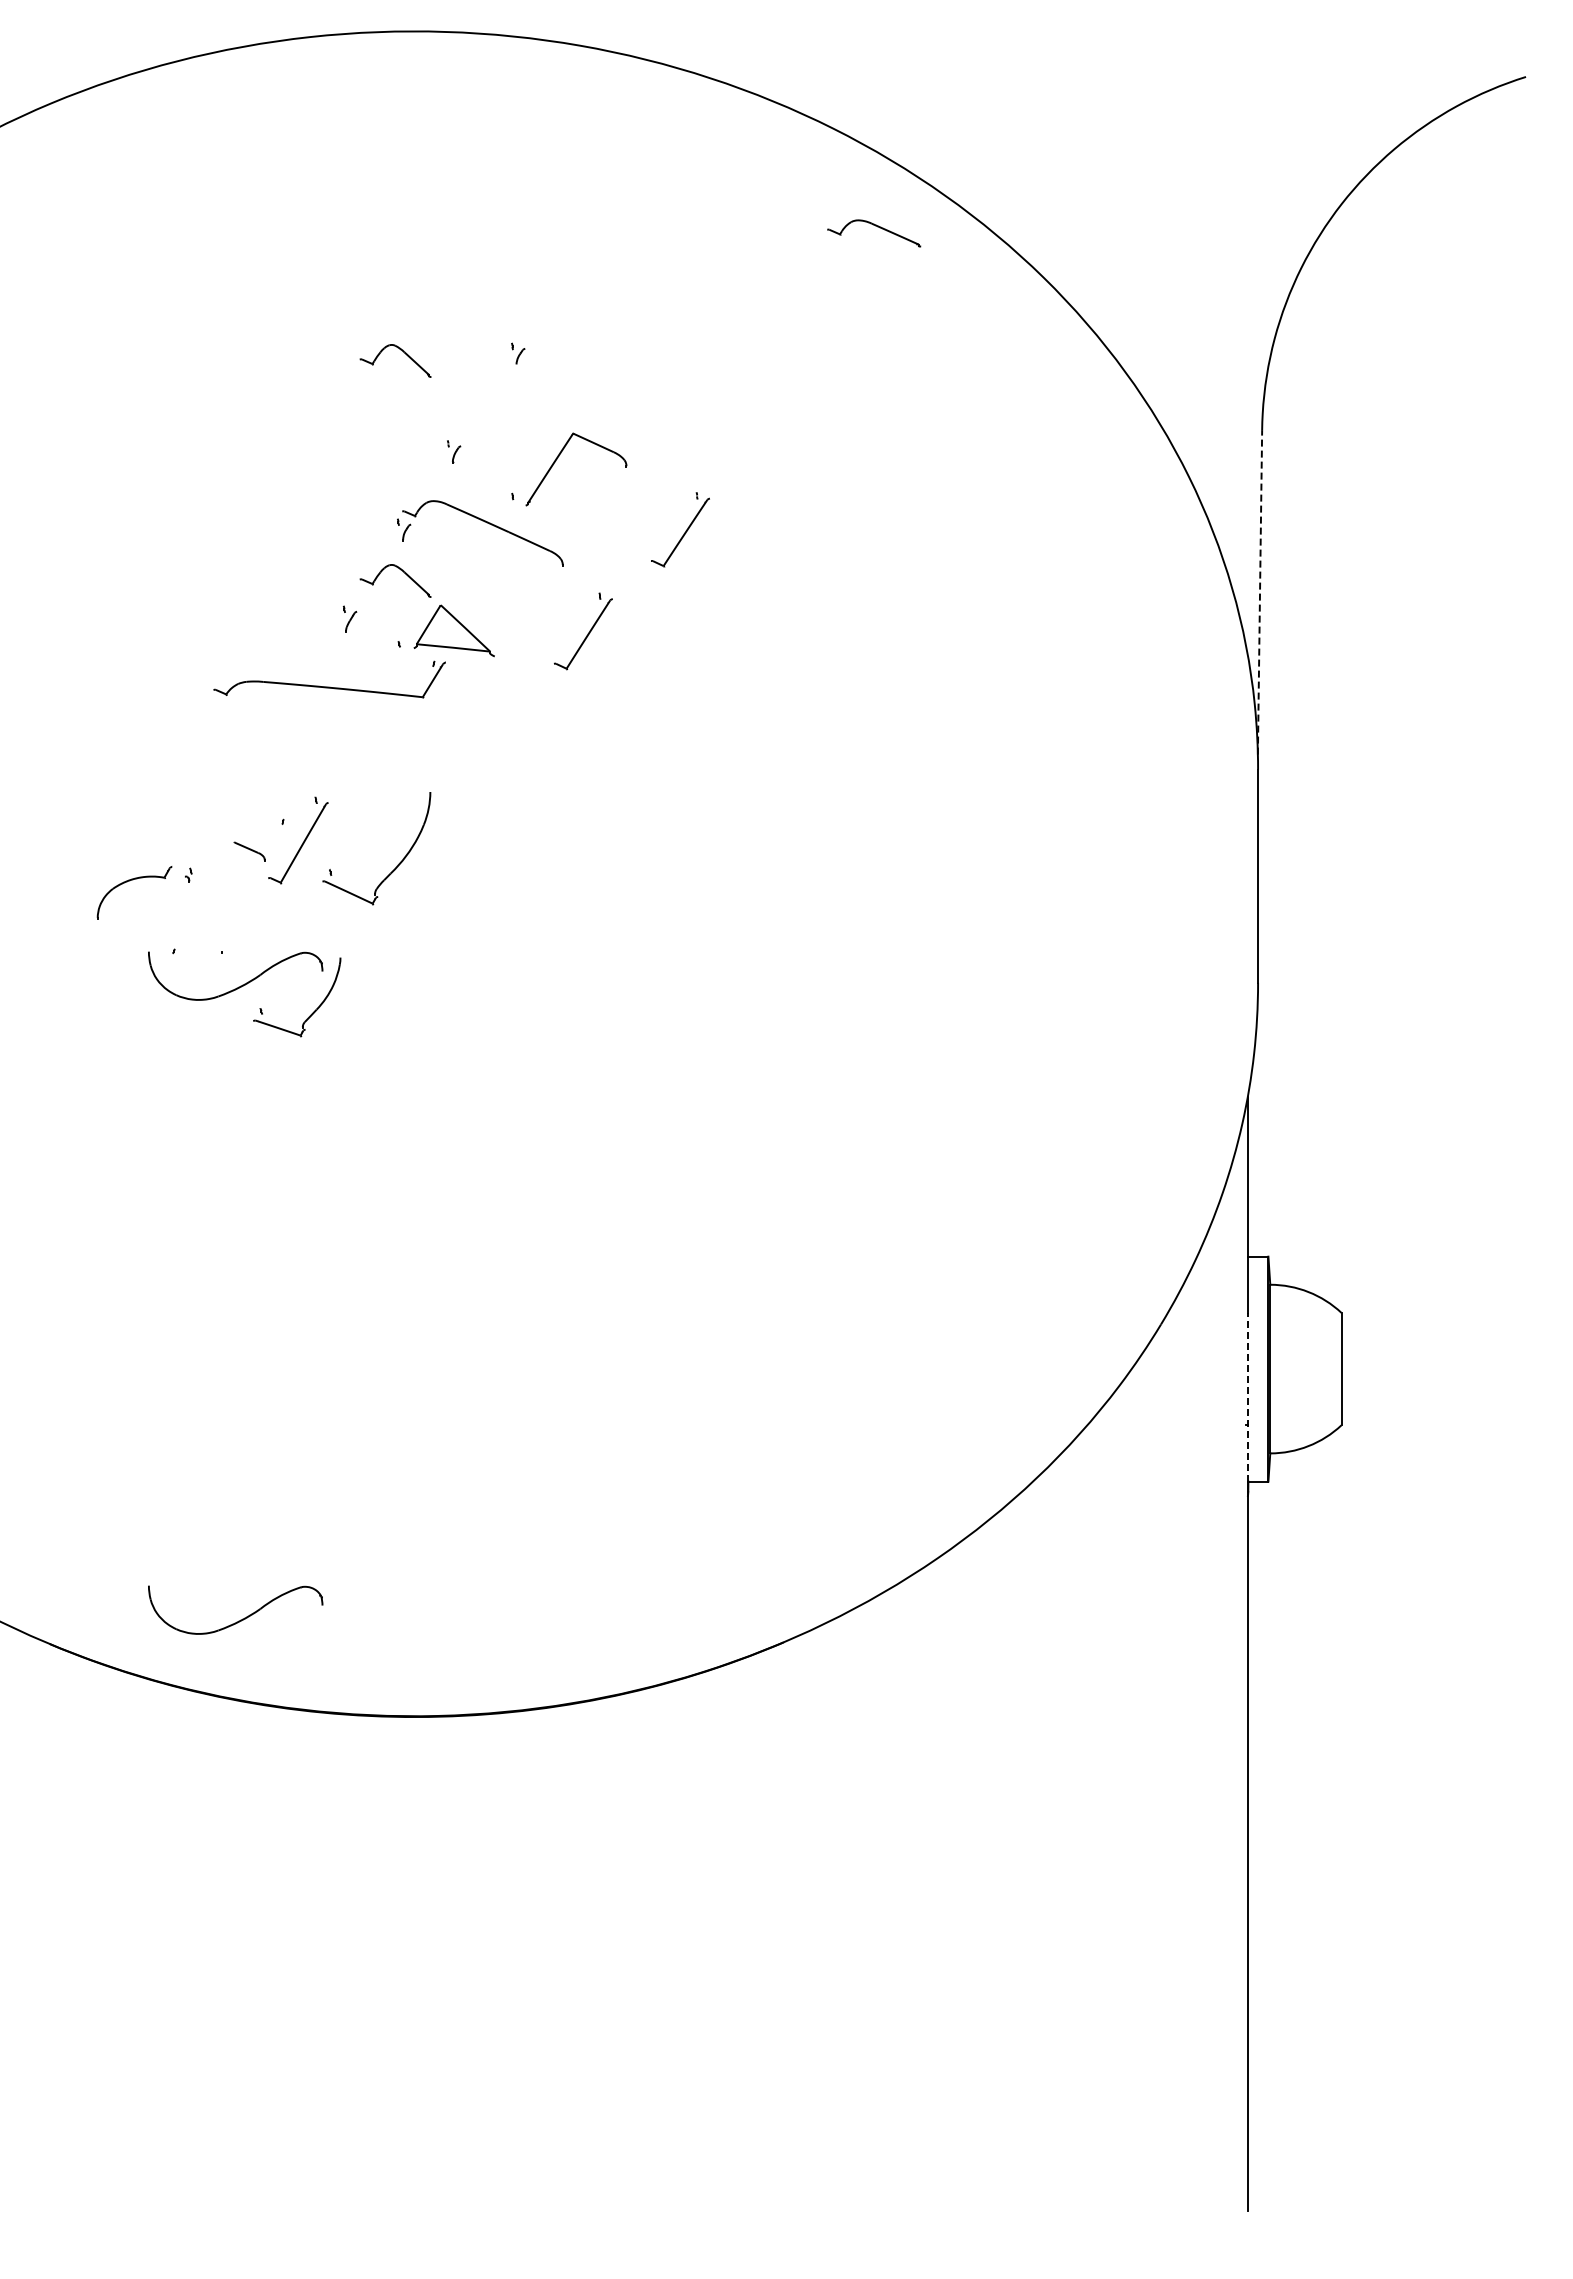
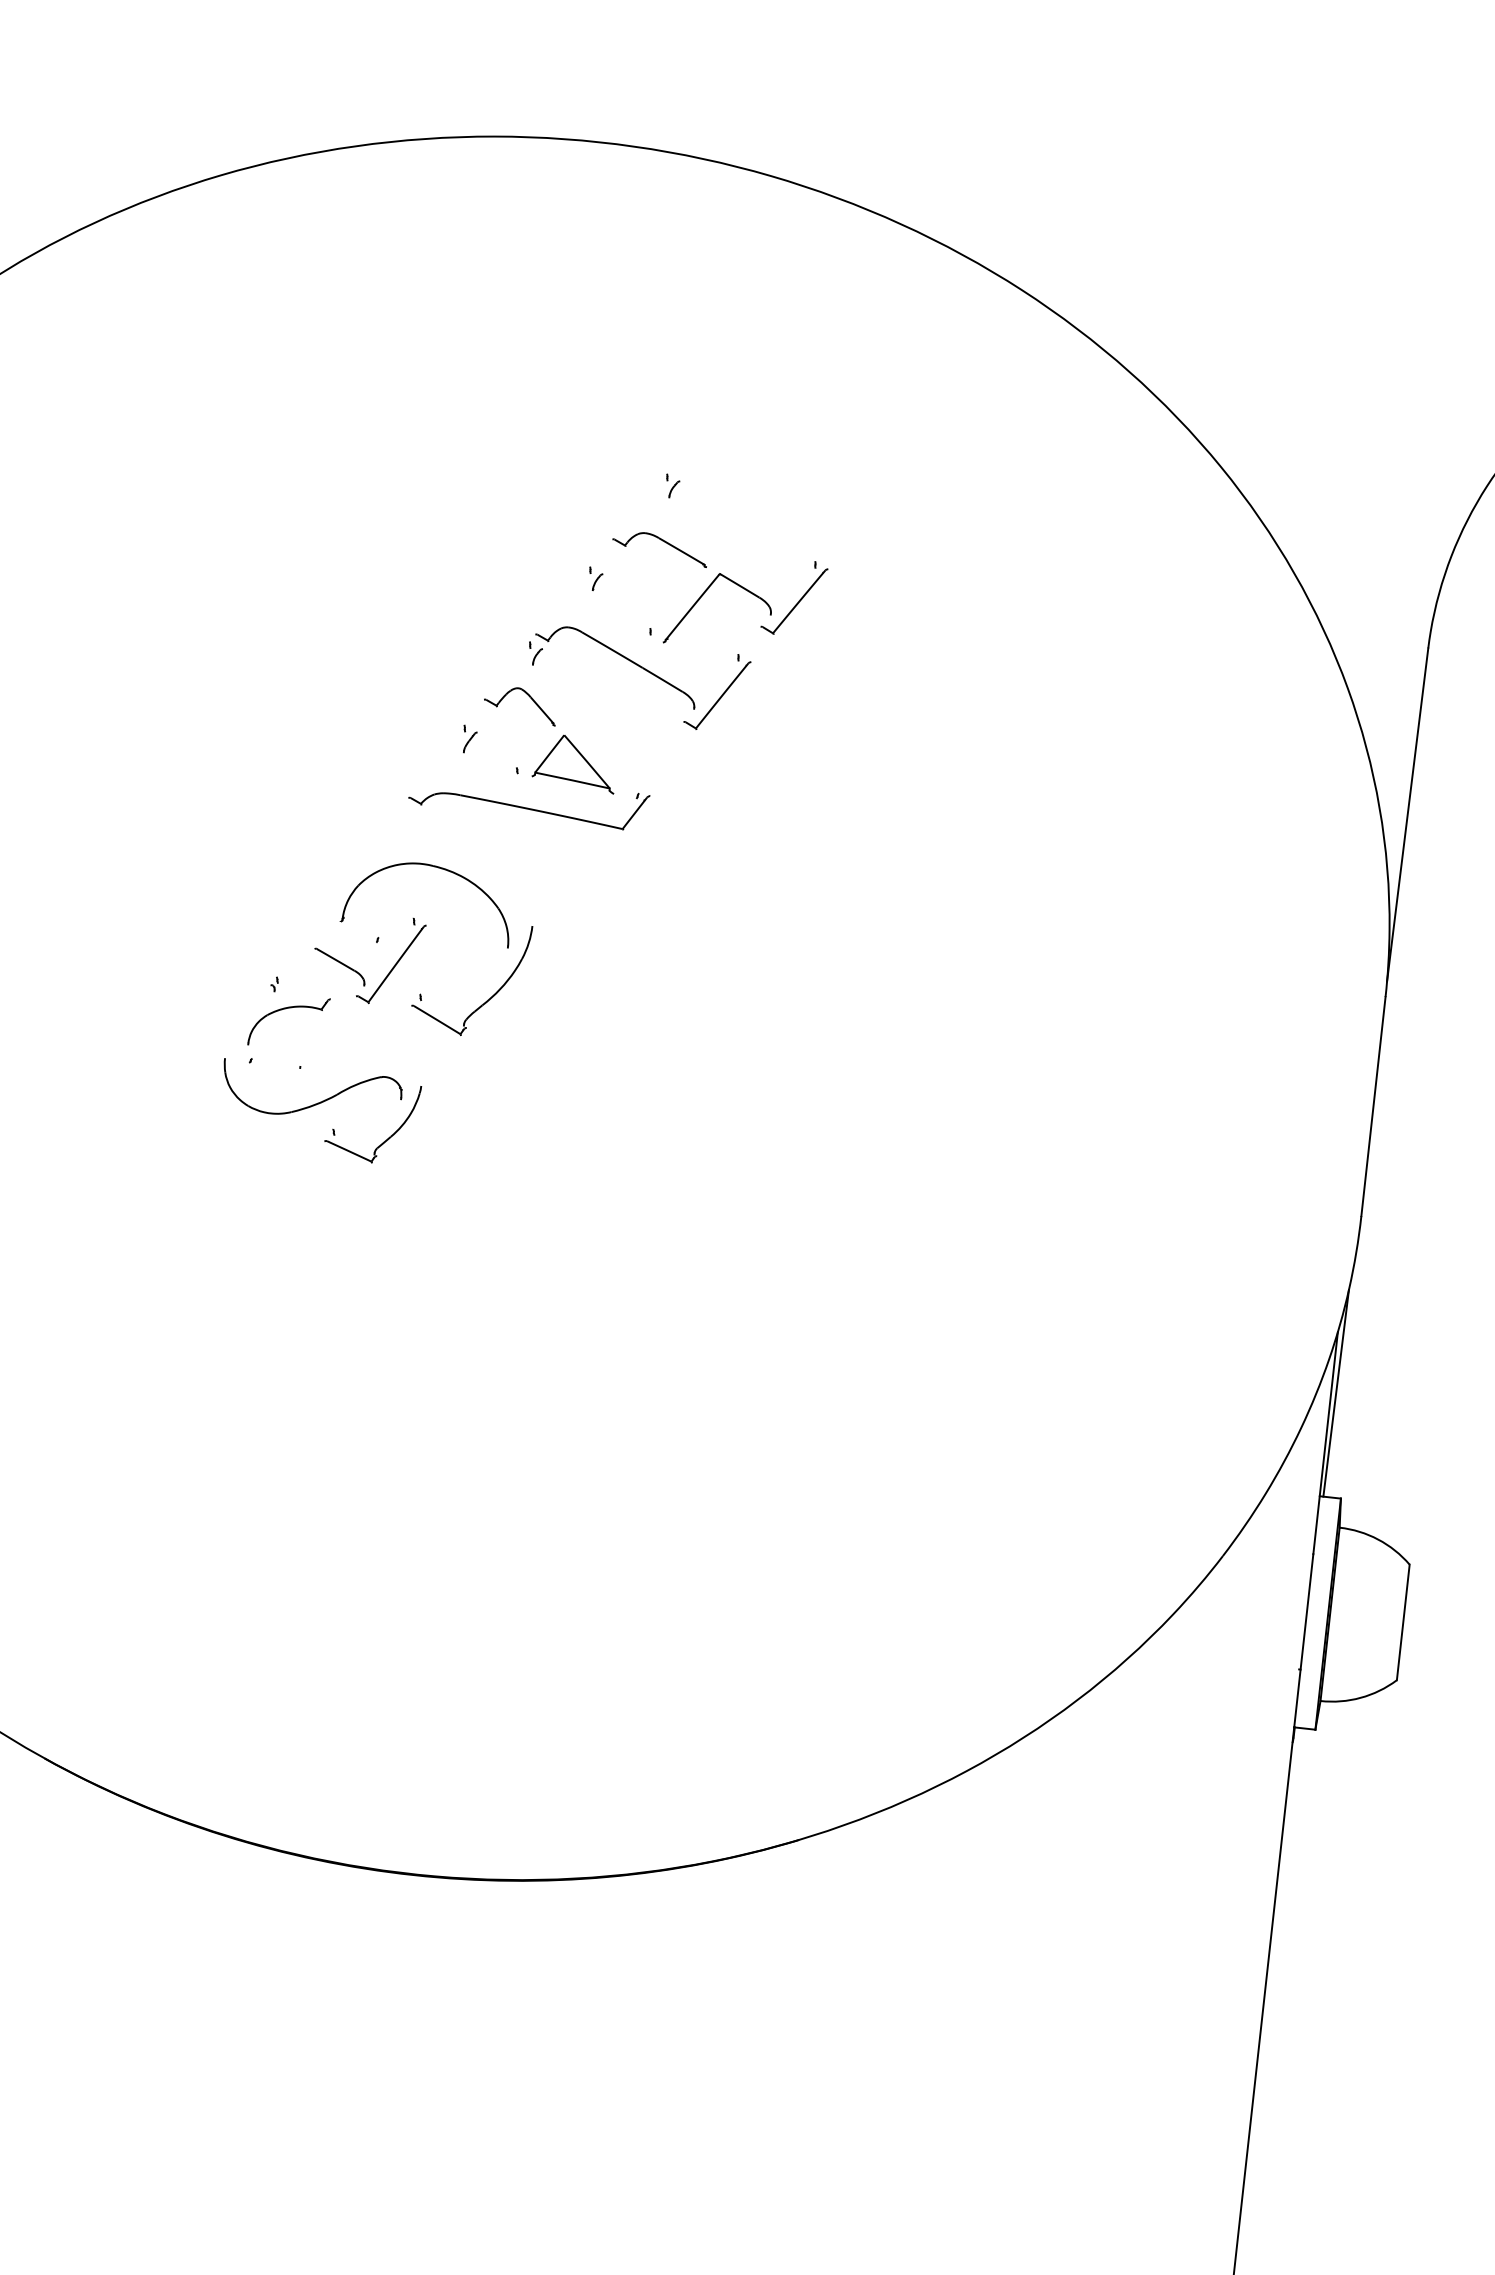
part: (877, 227) -> (664, 542), moved
part: (400, 350) -> (551, 468), removed
part: (680, 529) -> (794, 597), moved
line: (1260, 591) -> (1408, 814), dashed -> solid
part: (583, 631) -> (717, 692), moved
part: (329, 686) -> (527, 807), moved
part: (331, 746) -> (435, 868), added
part: (249, 851) -> (339, 966), size x1.67
part: (133, 880) -> (289, 1008), moved
line: (1252, 1155) -> (1336, 1392), added
line: (1247, 1396) -> (1303, 1639), dashed -> solid
part: (240, 1619) -> (243, 1754), removed

